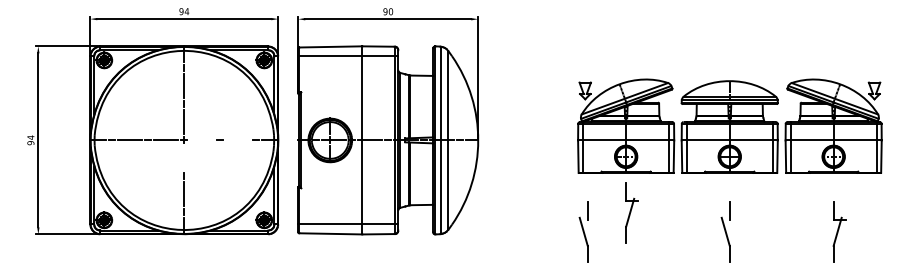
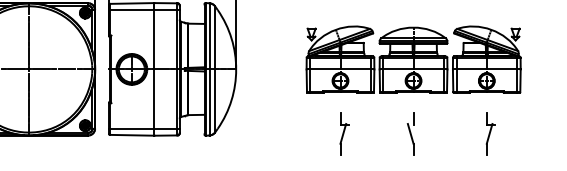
line: (202, 140) -> (41, 69), added
line: (238, 140) -> (67, 69), added
line: (184, 158) -> (29, 82), added
part: (631, 212) -> (344, 133), moved
part: (583, 231) -> (310, 133), removed

